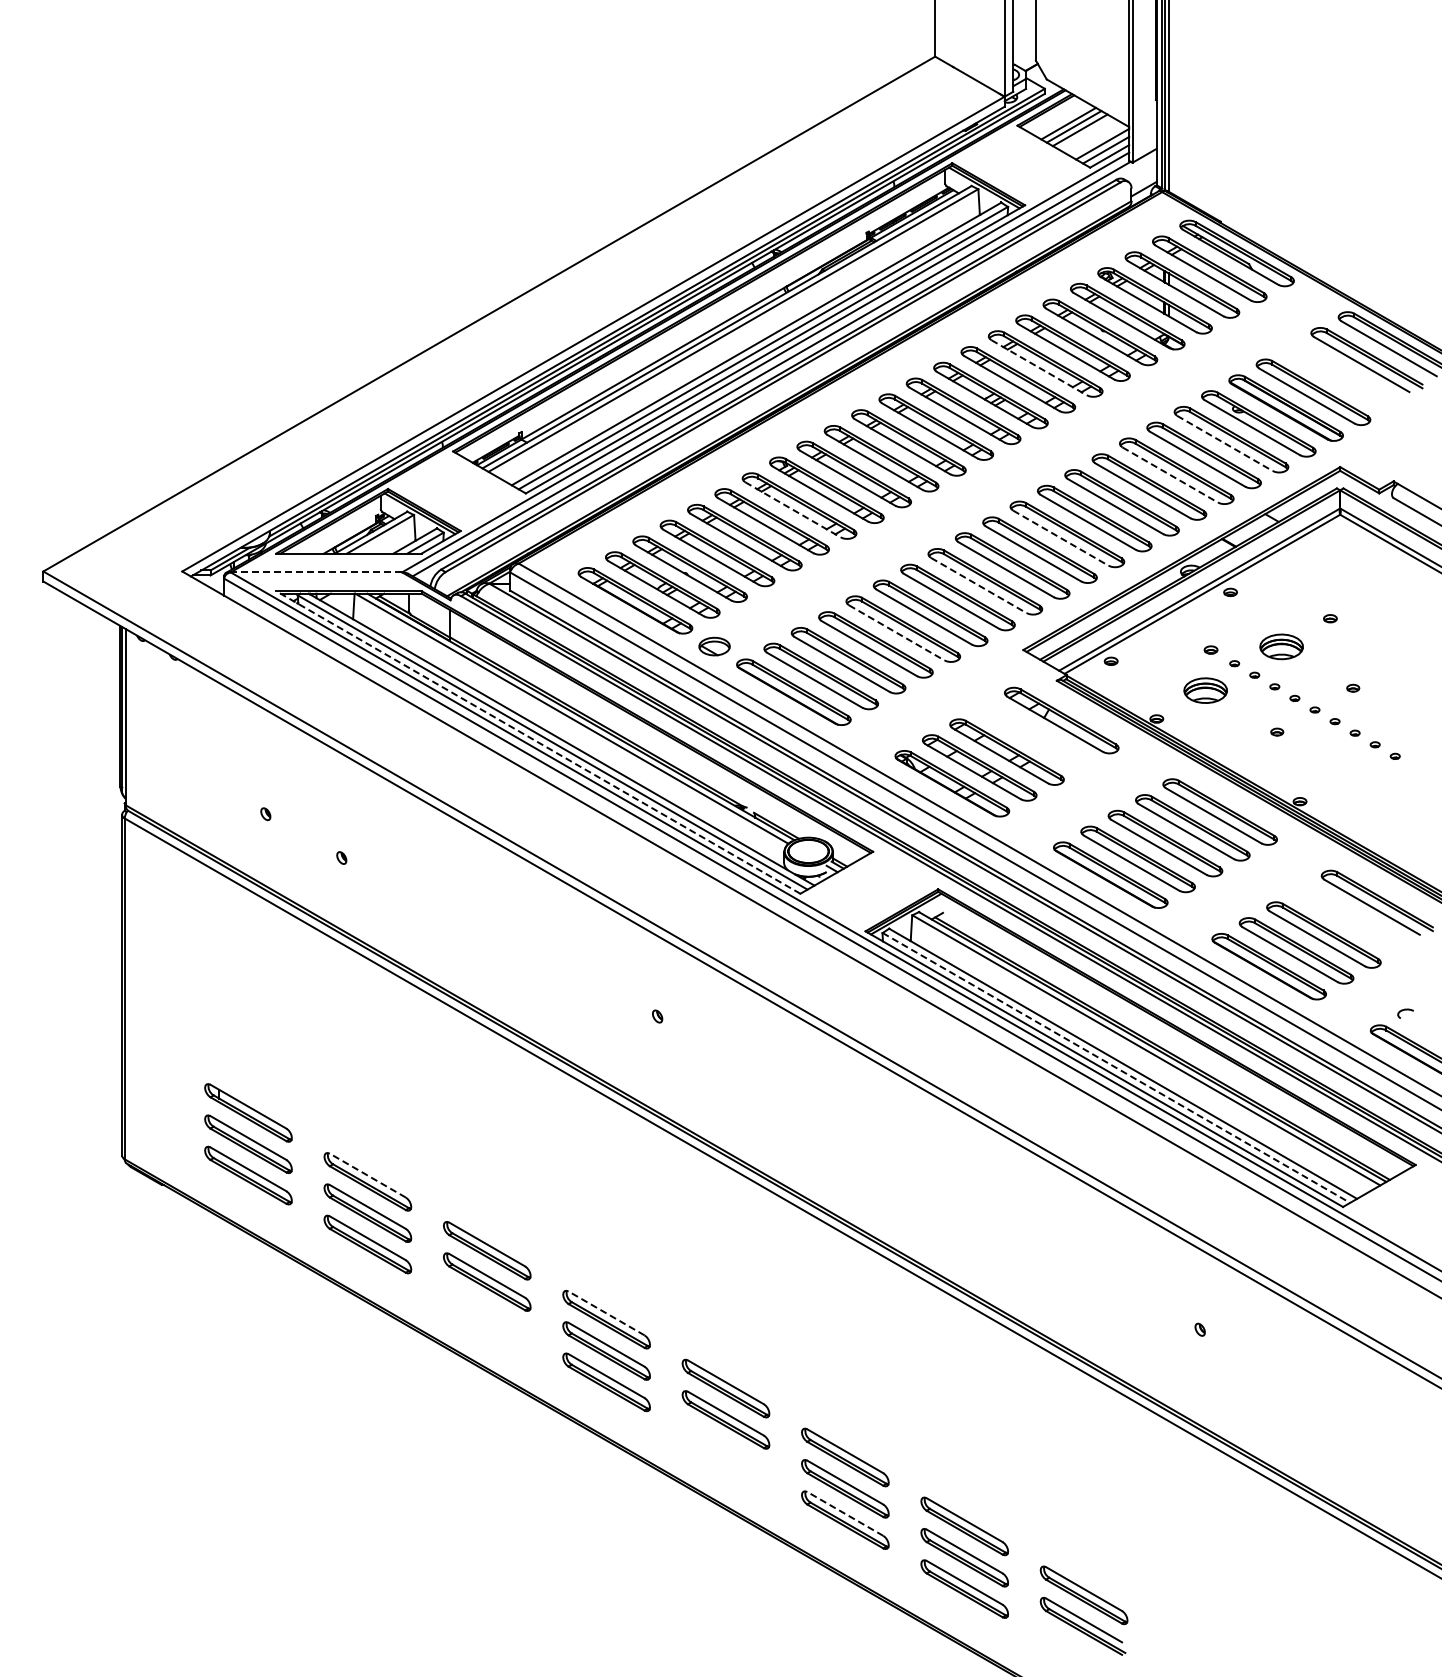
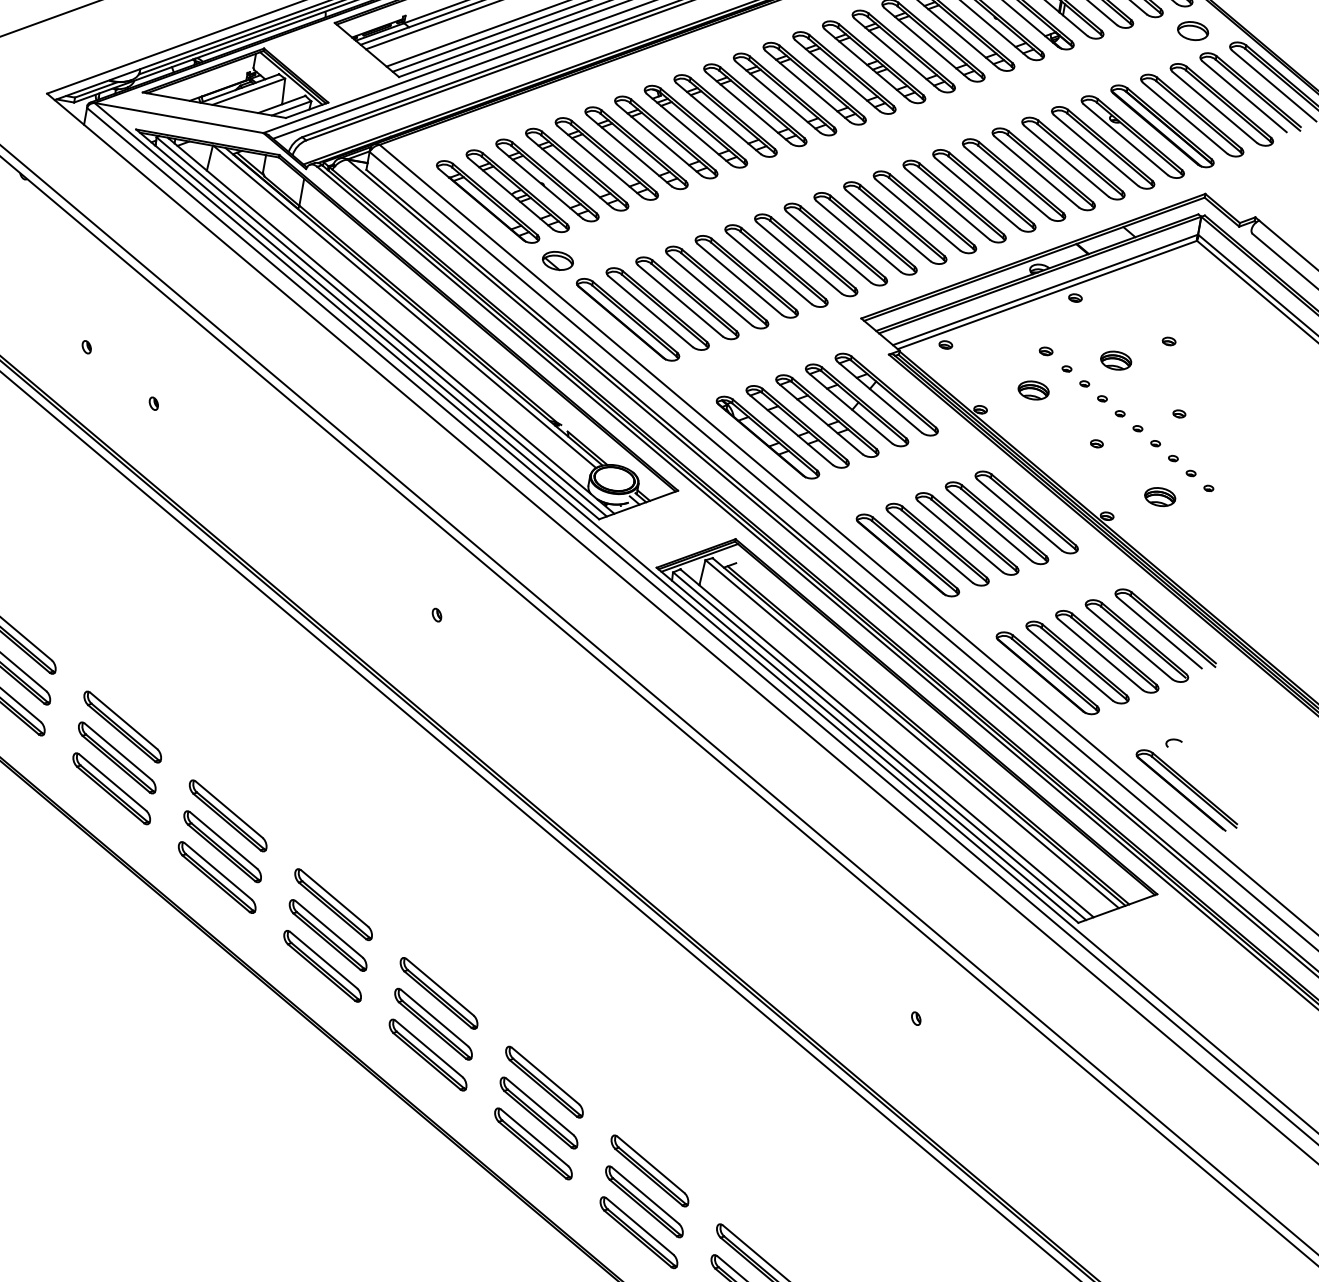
part: (1299, 308) -> (1193, 30), added
line: (1039, 368) -> (926, 44), dashed -> solid
part: (1340, 376) -> (1221, 104), added
line: (1225, 443) -> (1096, 150), dashed -> solid
line: (1170, 475) -> (1036, 172), dashed -> solid
line: (793, 510) -> (659, 140), dashed -> solid
line: (1061, 538) -> (918, 215), dashed -> solid
line: (316, 572) -> (179, 118), dashed -> solid
line: (979, 585) -> (829, 247), dashed -> solid
line: (897, 633) -> (740, 280), dashed -> solid
part: (1281, 646) -> (1116, 360), size x0.71
part: (1205, 690) -> (1033, 390), size x0.71
part: (1034, 736) -> (857, 405), added
line: (538, 742) -> (367, 324), dashed -> solid
part: (1348, 773) -> (1159, 497), added
part: (1351, 919) -> (1137, 641), added
line: (1116, 1067) -> (879, 745), dashed -> solid
line: (367, 1175) -> (123, 720), dashed -> solid
part: (487, 1313) -> (217, 877), added
line: (606, 1313) -> (334, 898), dashed -> solid
part: (725, 1450) -> (427, 1054), added
line: (845, 1513) -> (534, 1137), dashed -> solid

